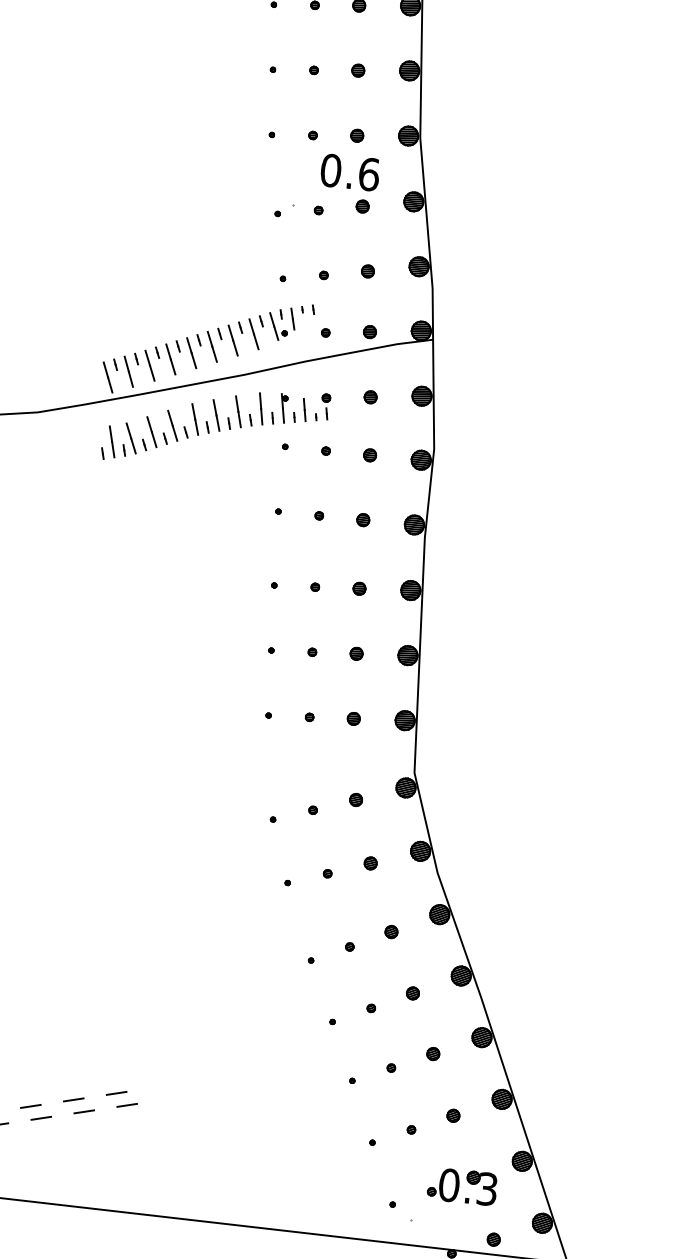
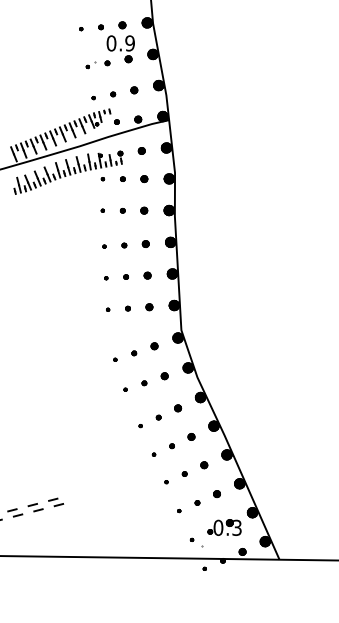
text: (369, 174) -> (130, 43), 0.6 -> 0.9

